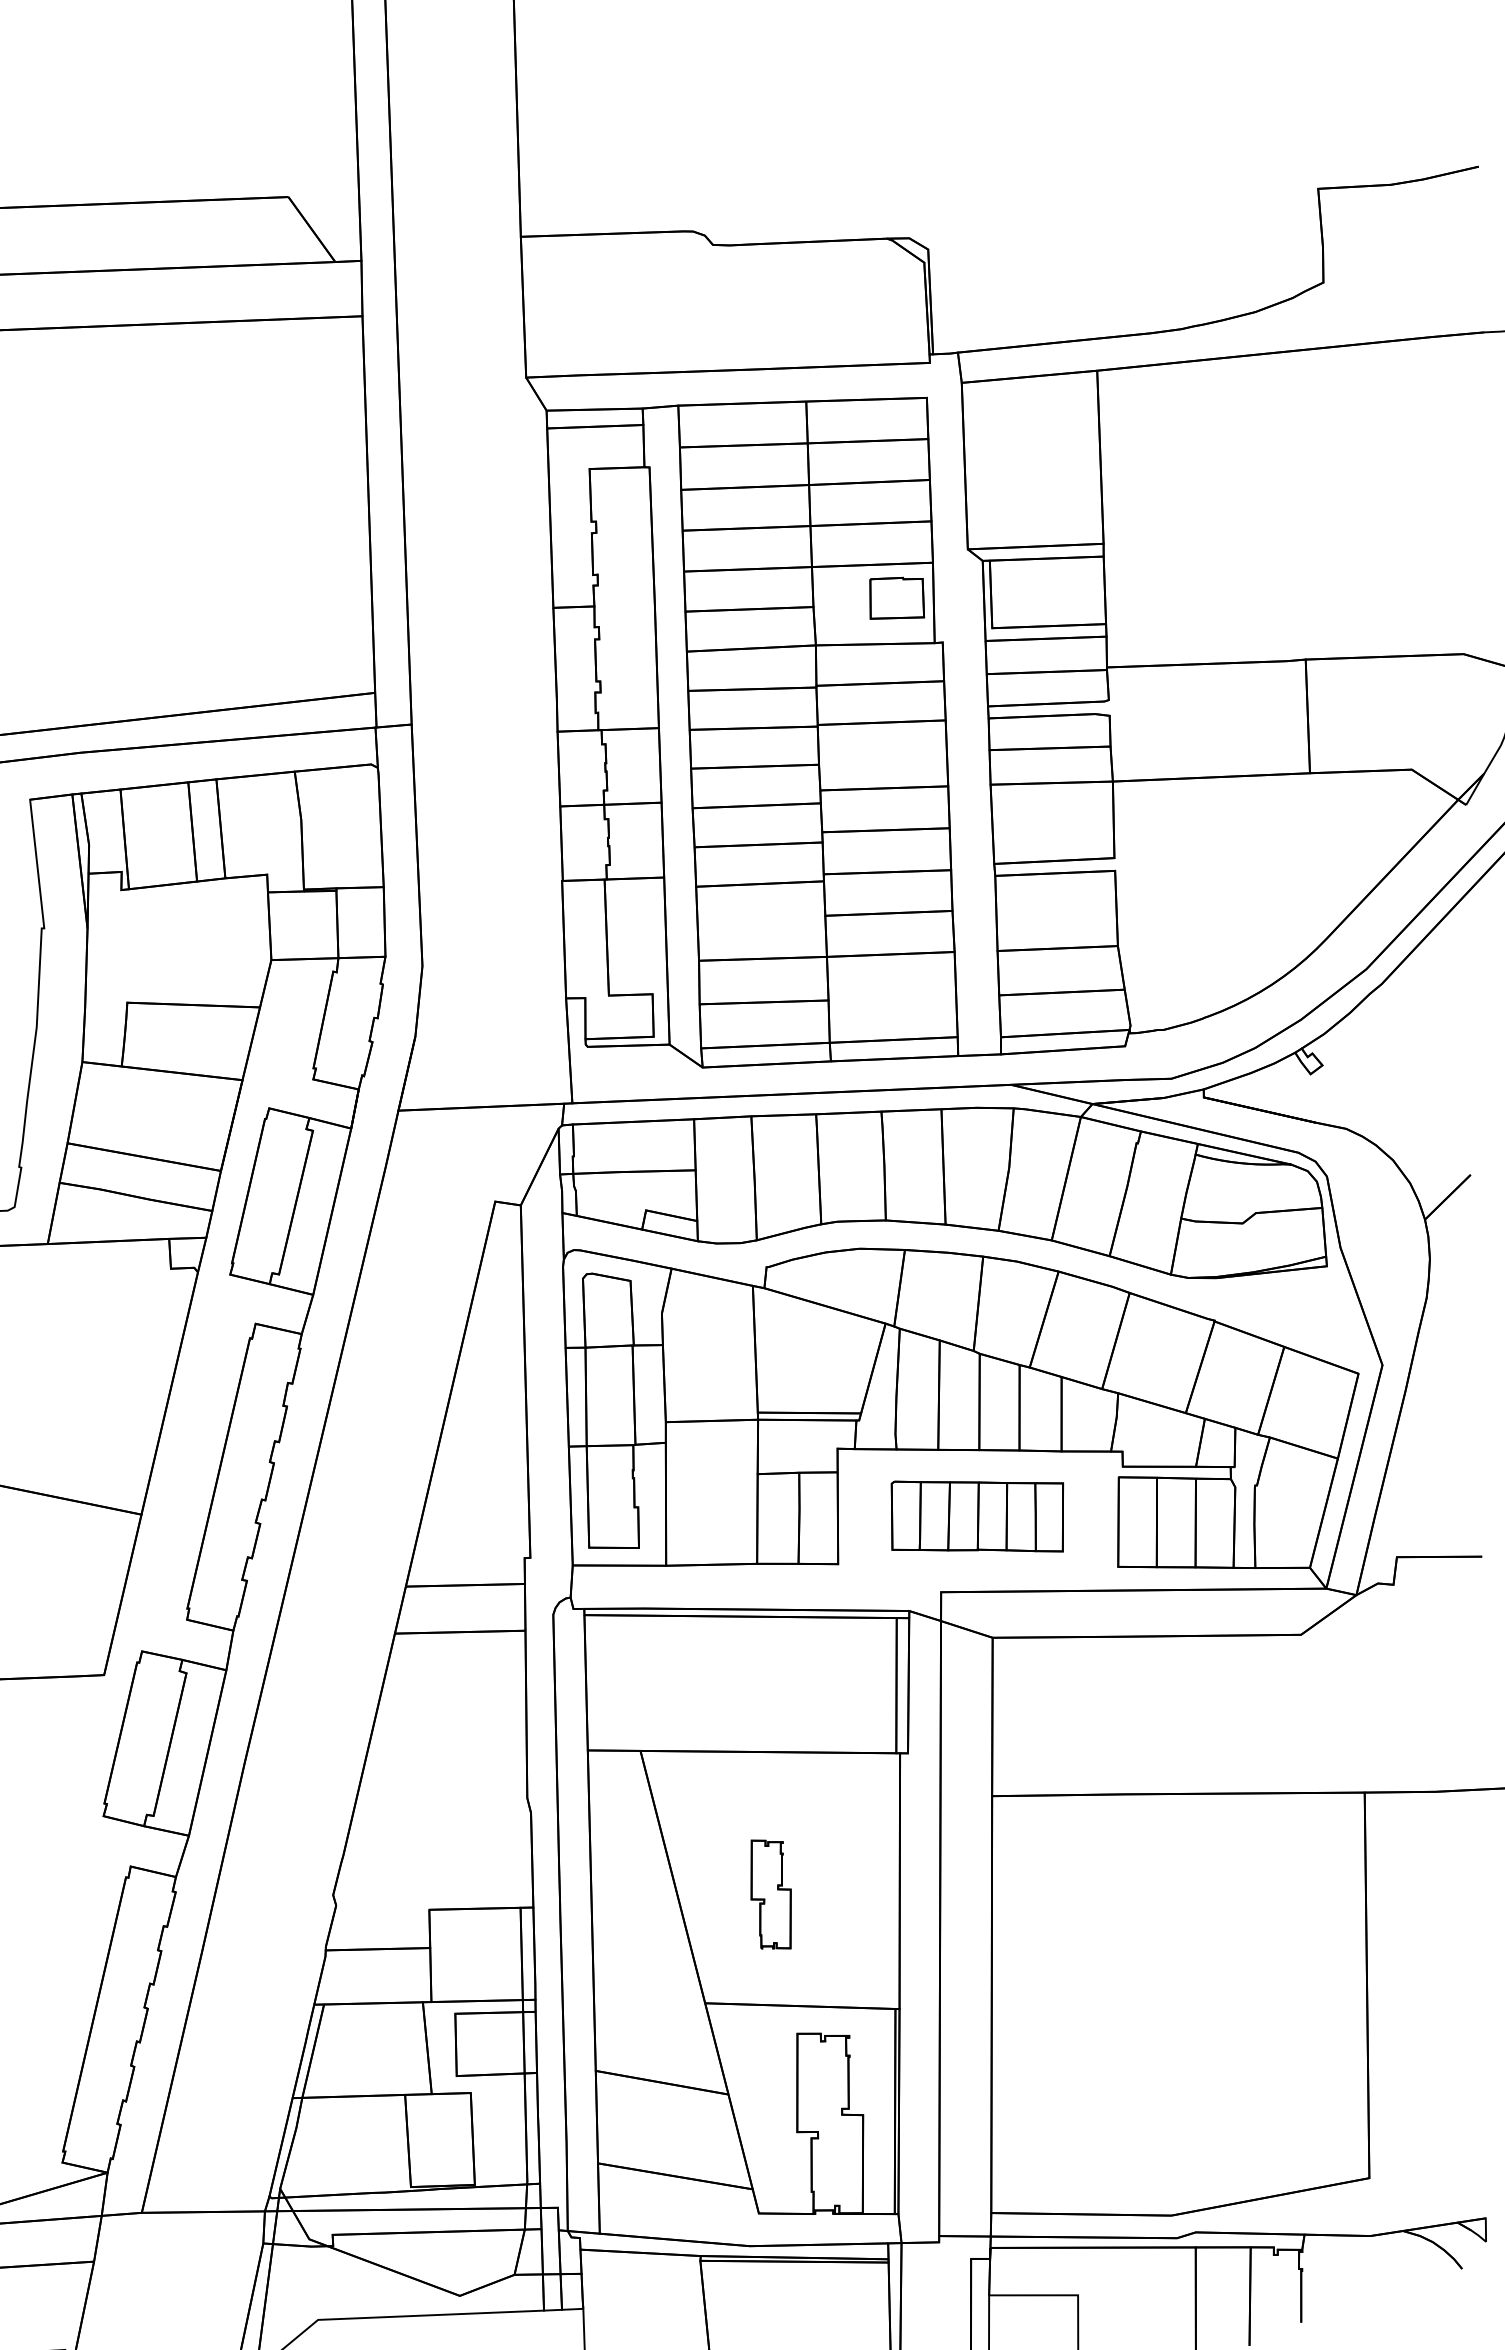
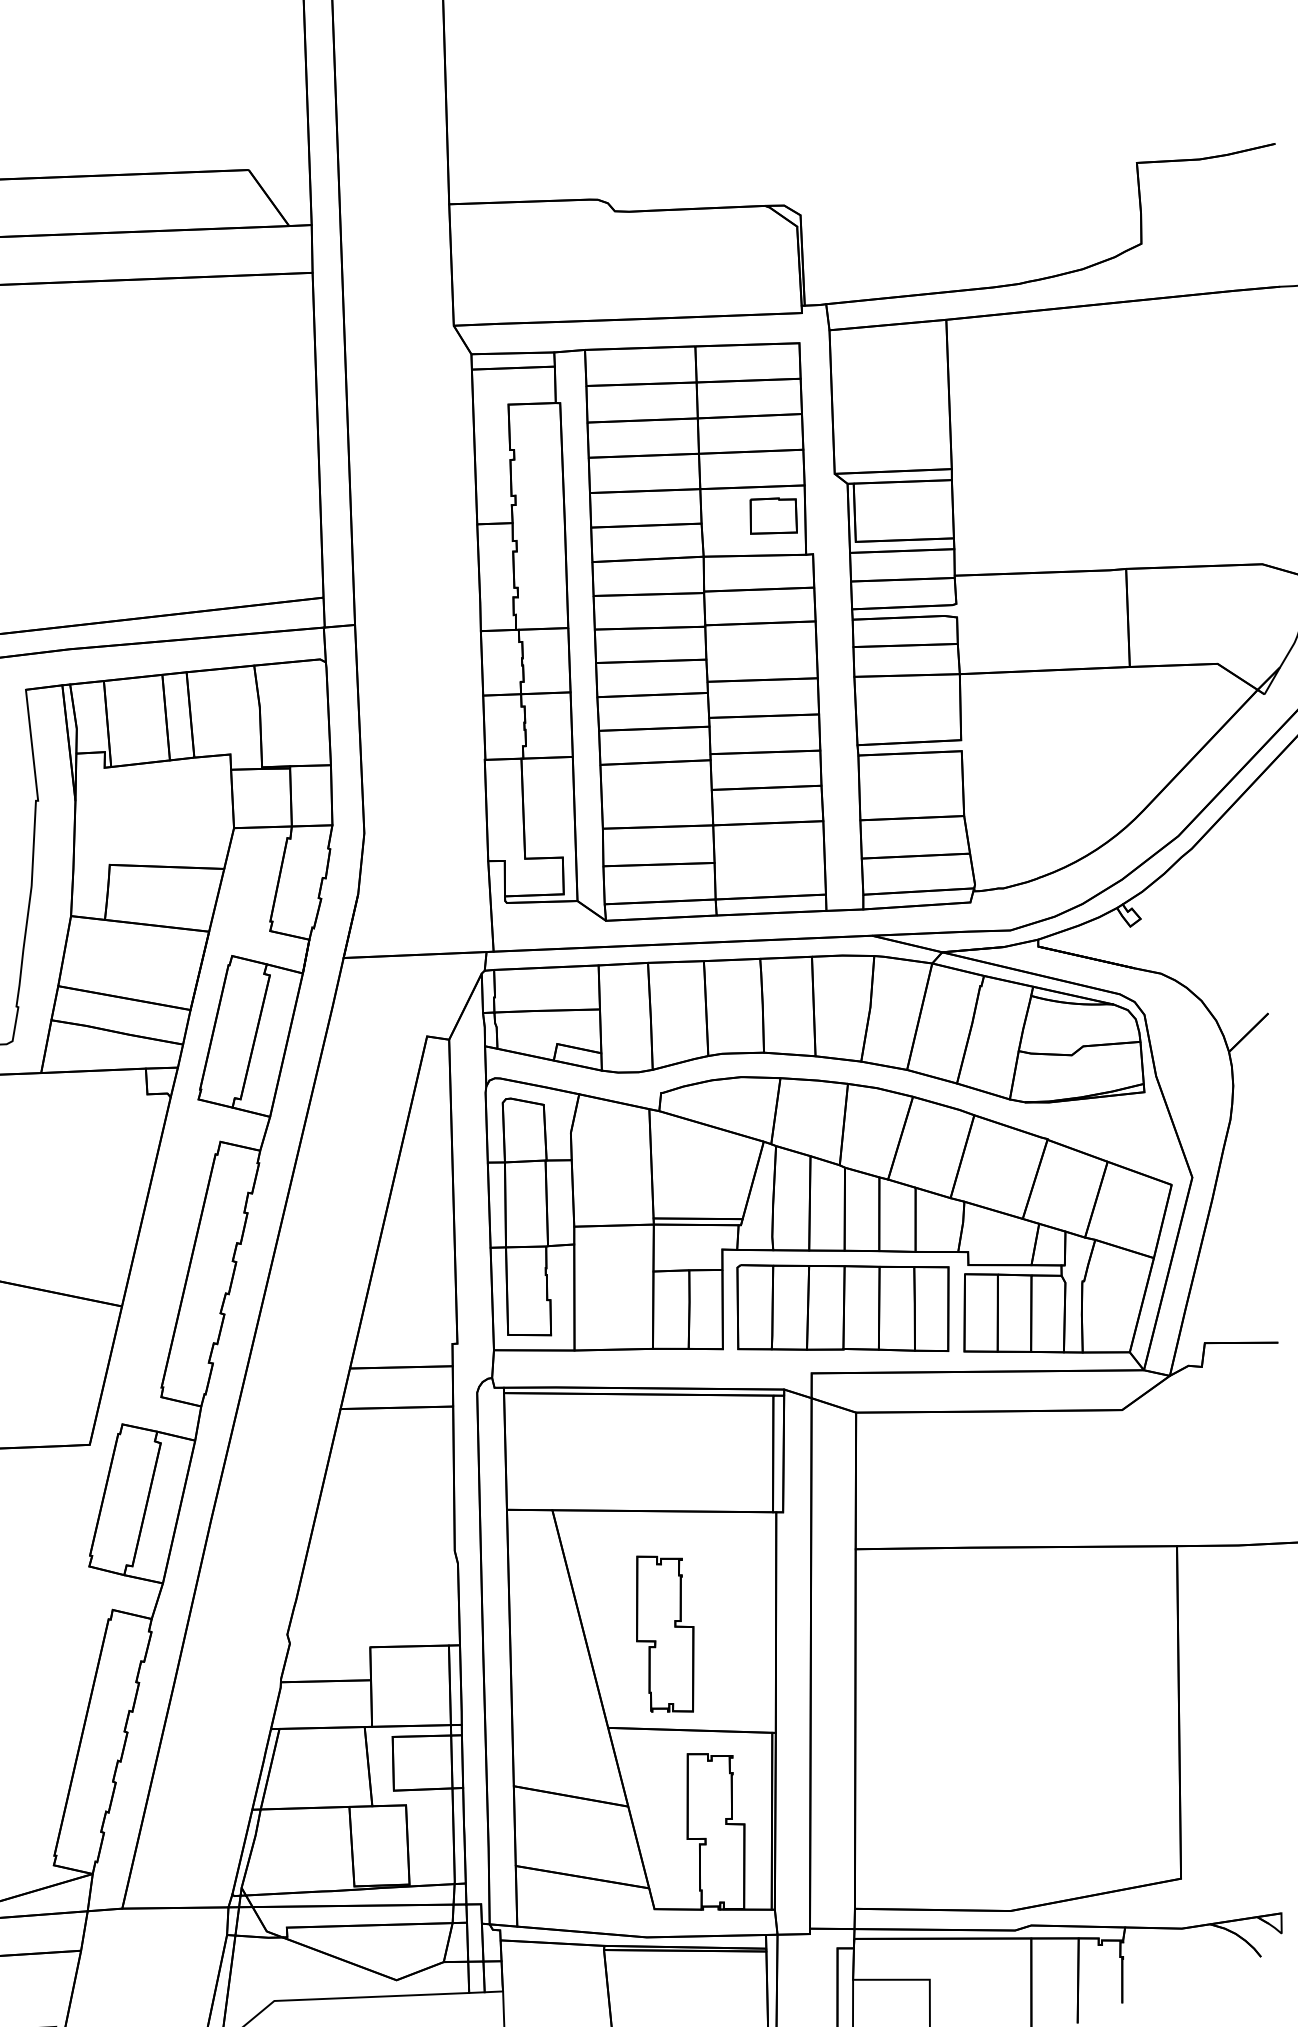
part: (977, 1516) -> (843, 1308), size x1.43
part: (770, 1894) -> (664, 1634), size x1.67

